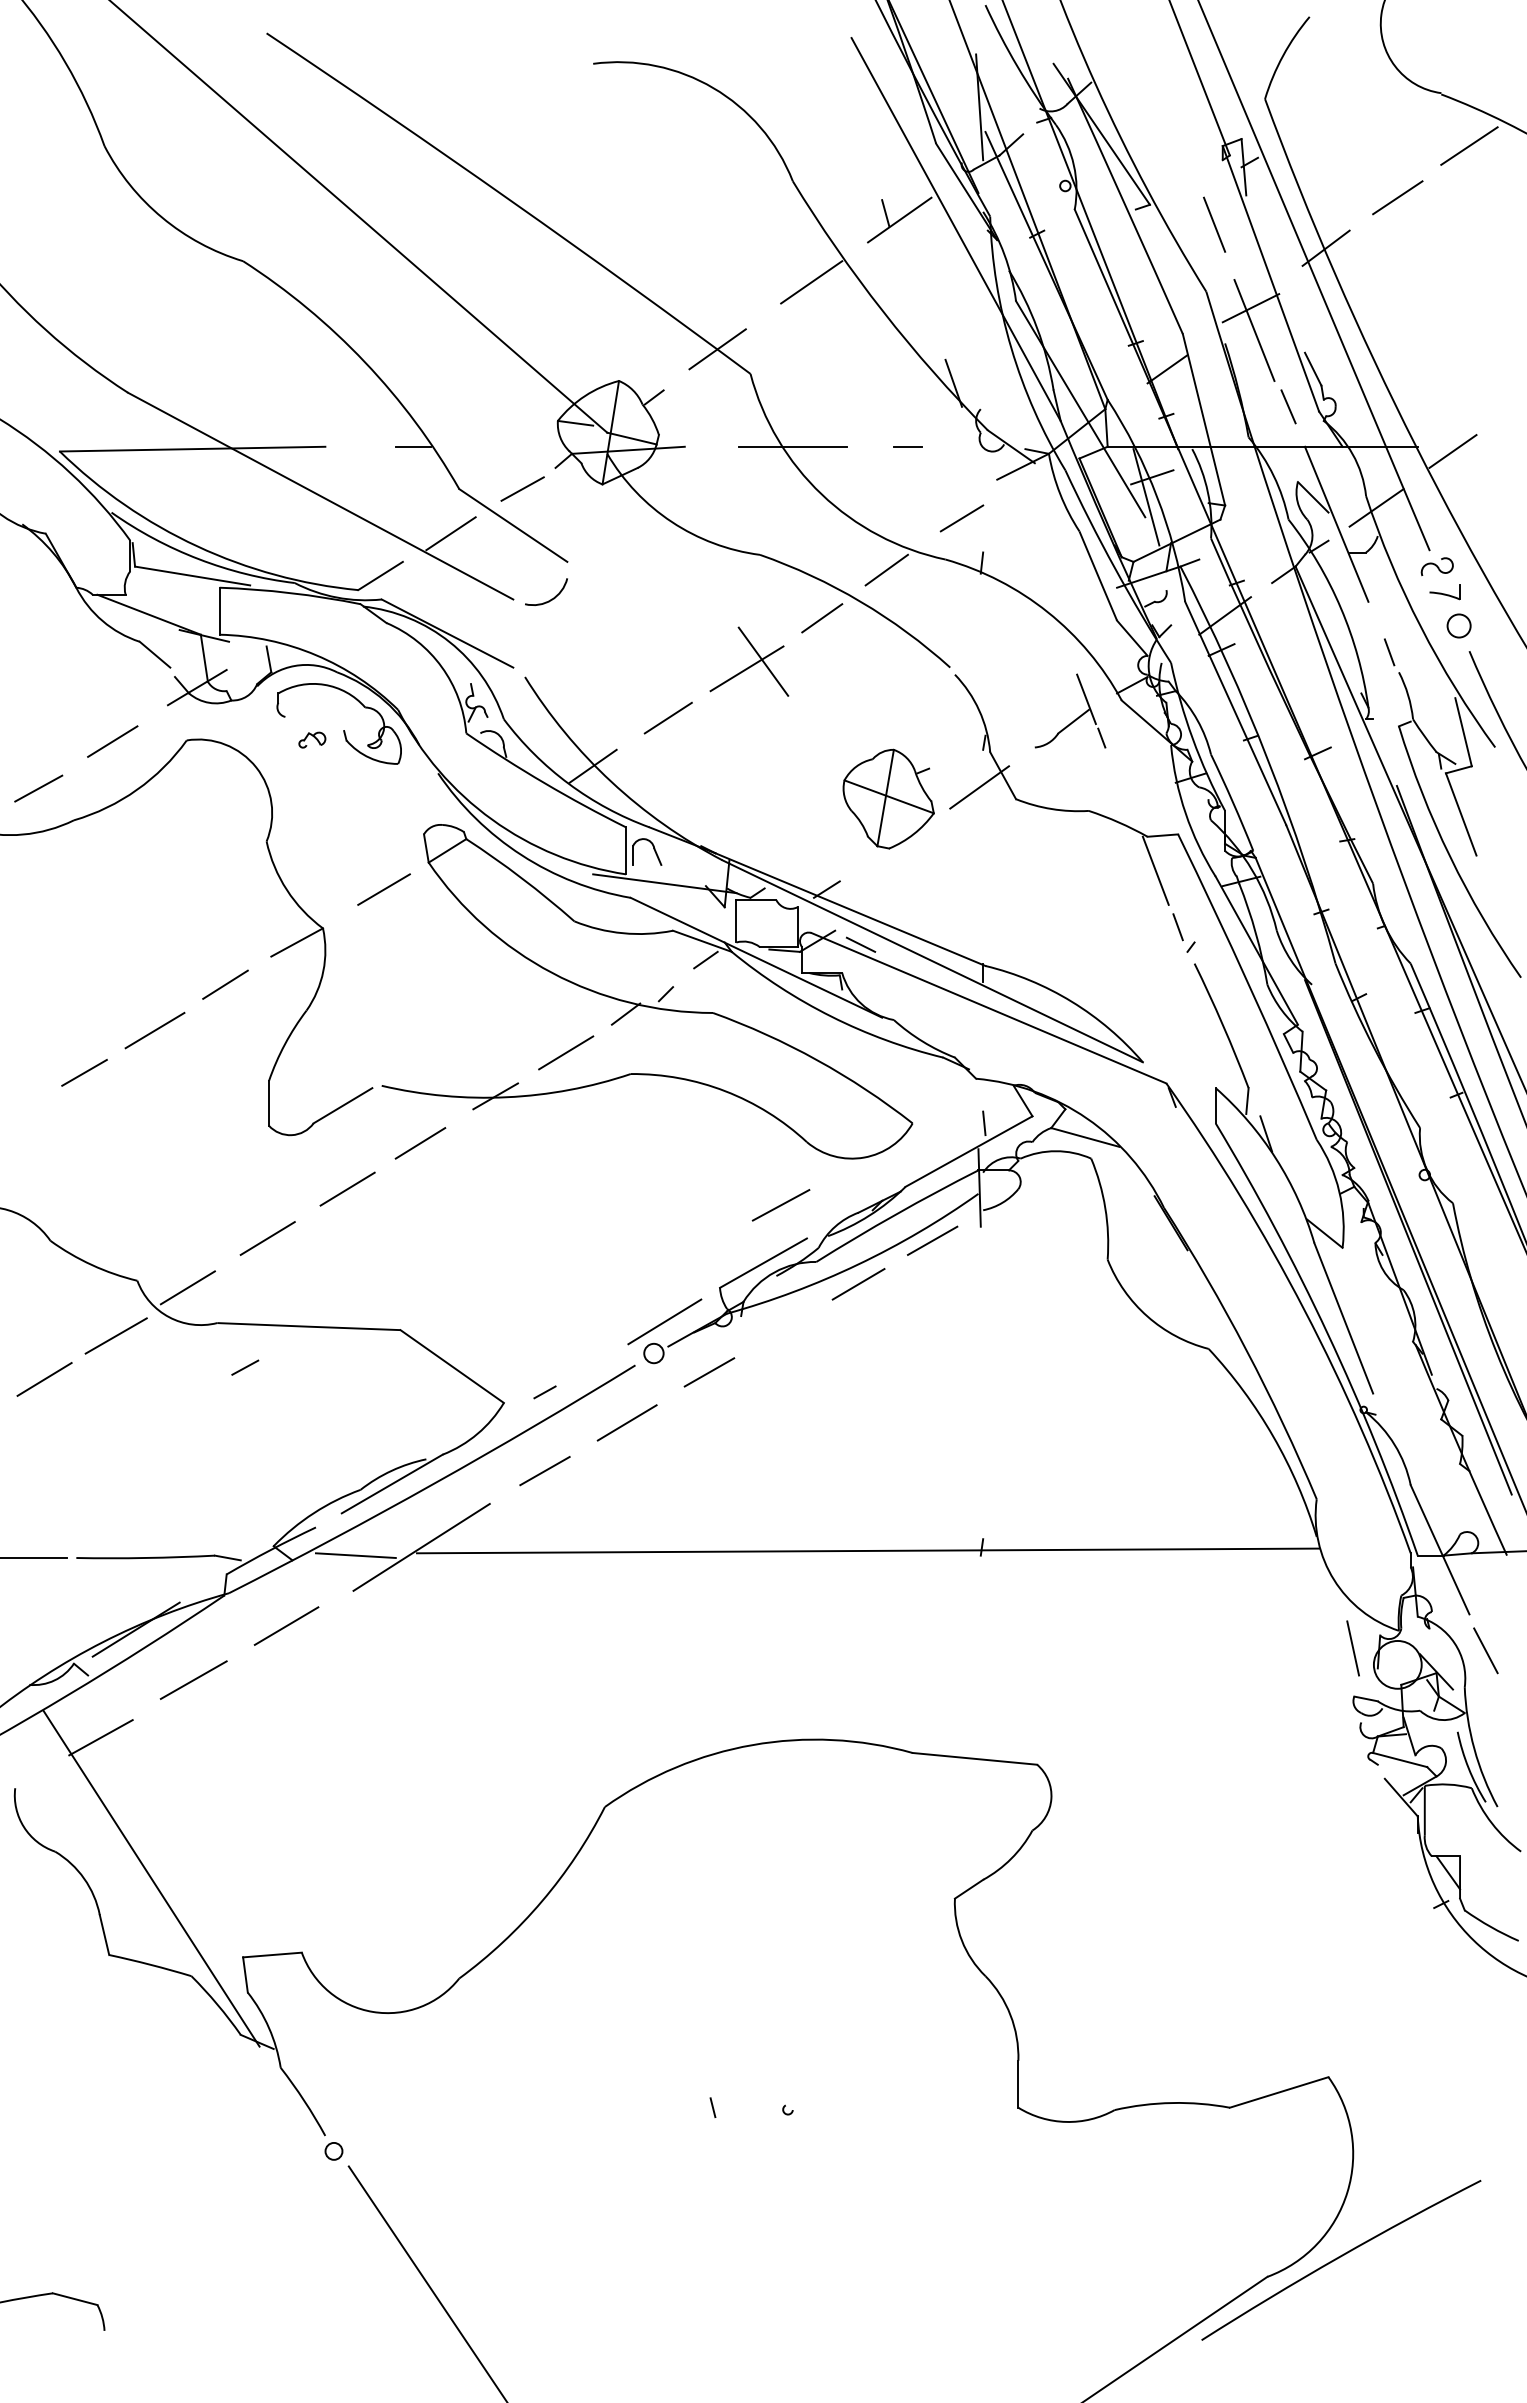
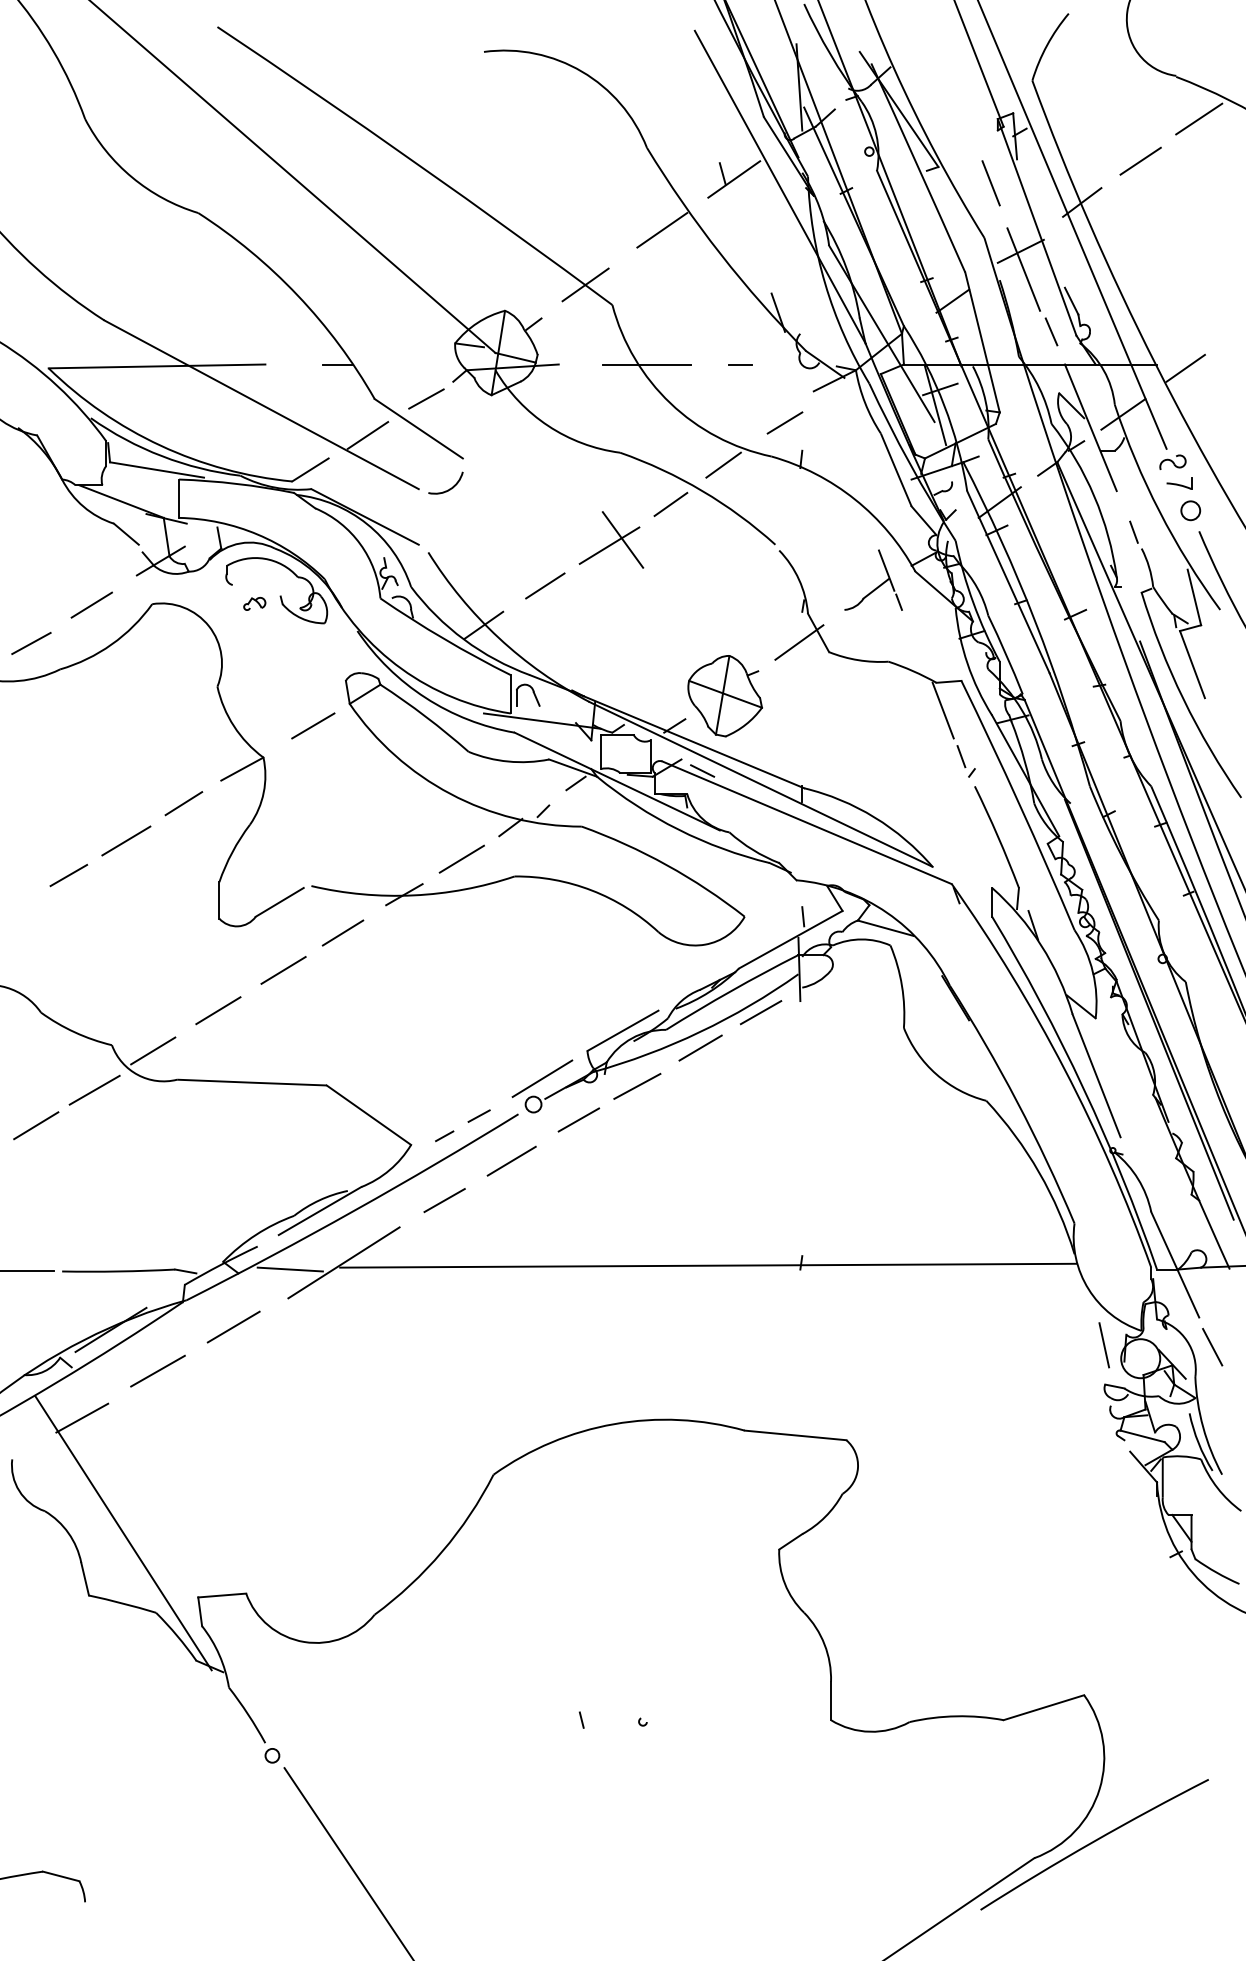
part: (888, 798) -> (725, 695), moved
line: (780, 1205) -> (636, 1086), moved
line: (245, 1367) -> (479, 1115), moved

